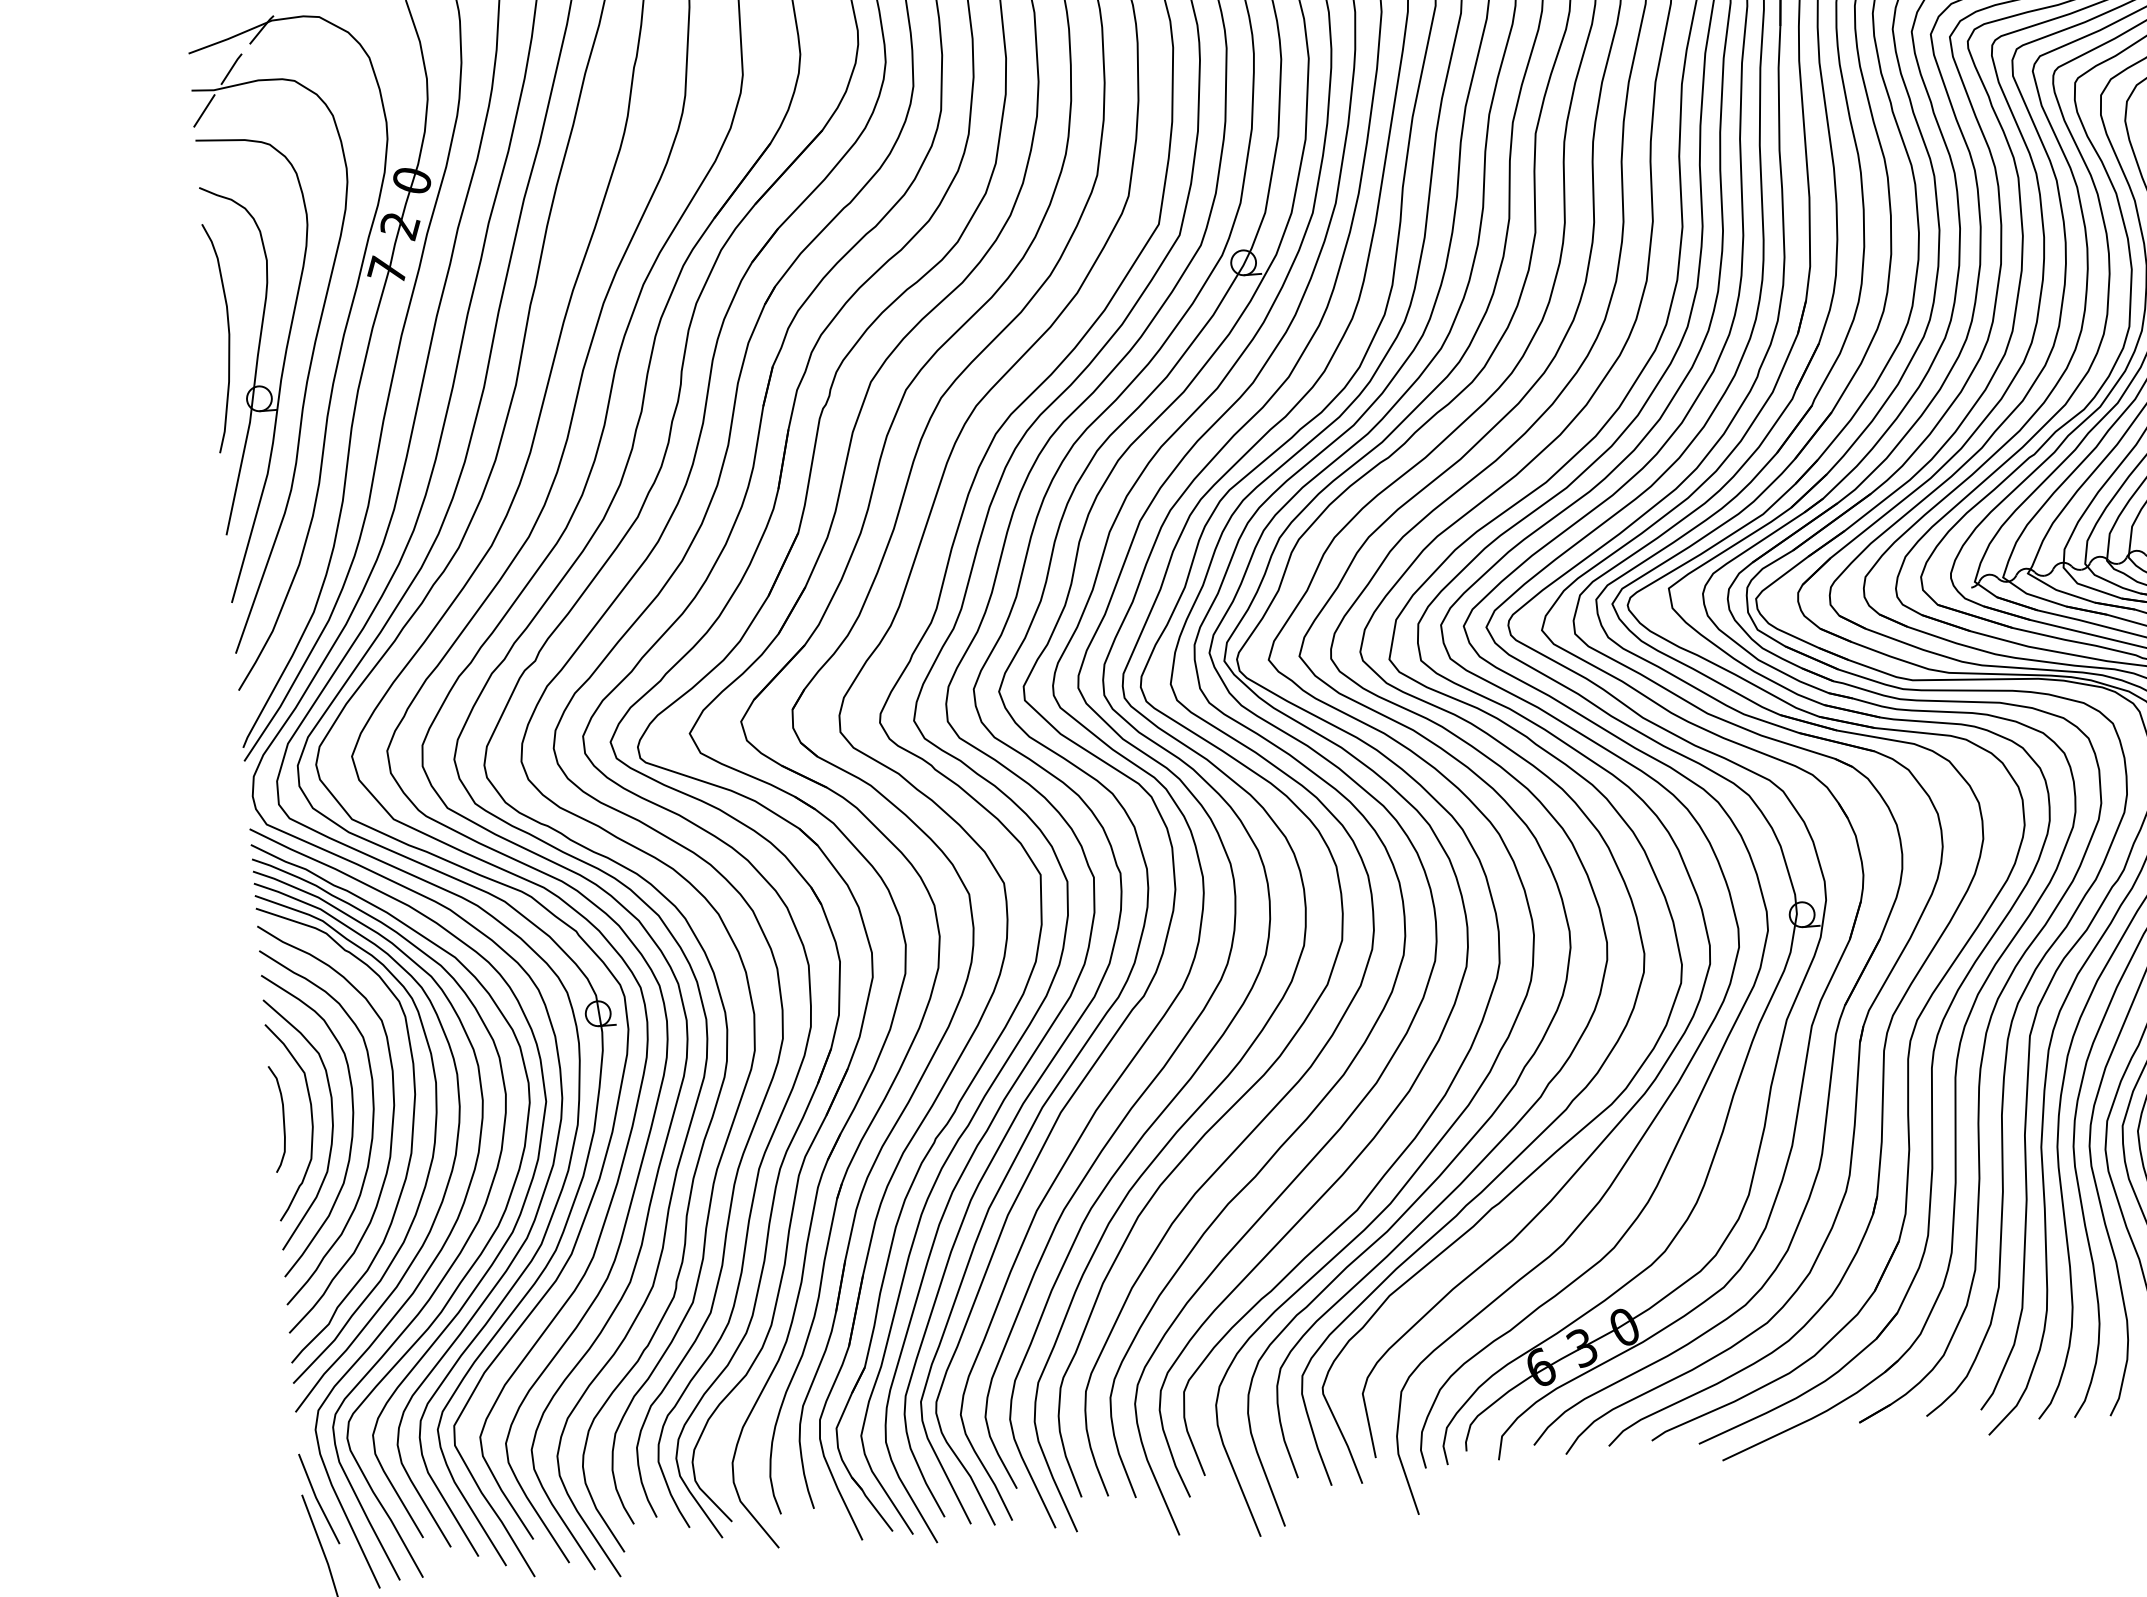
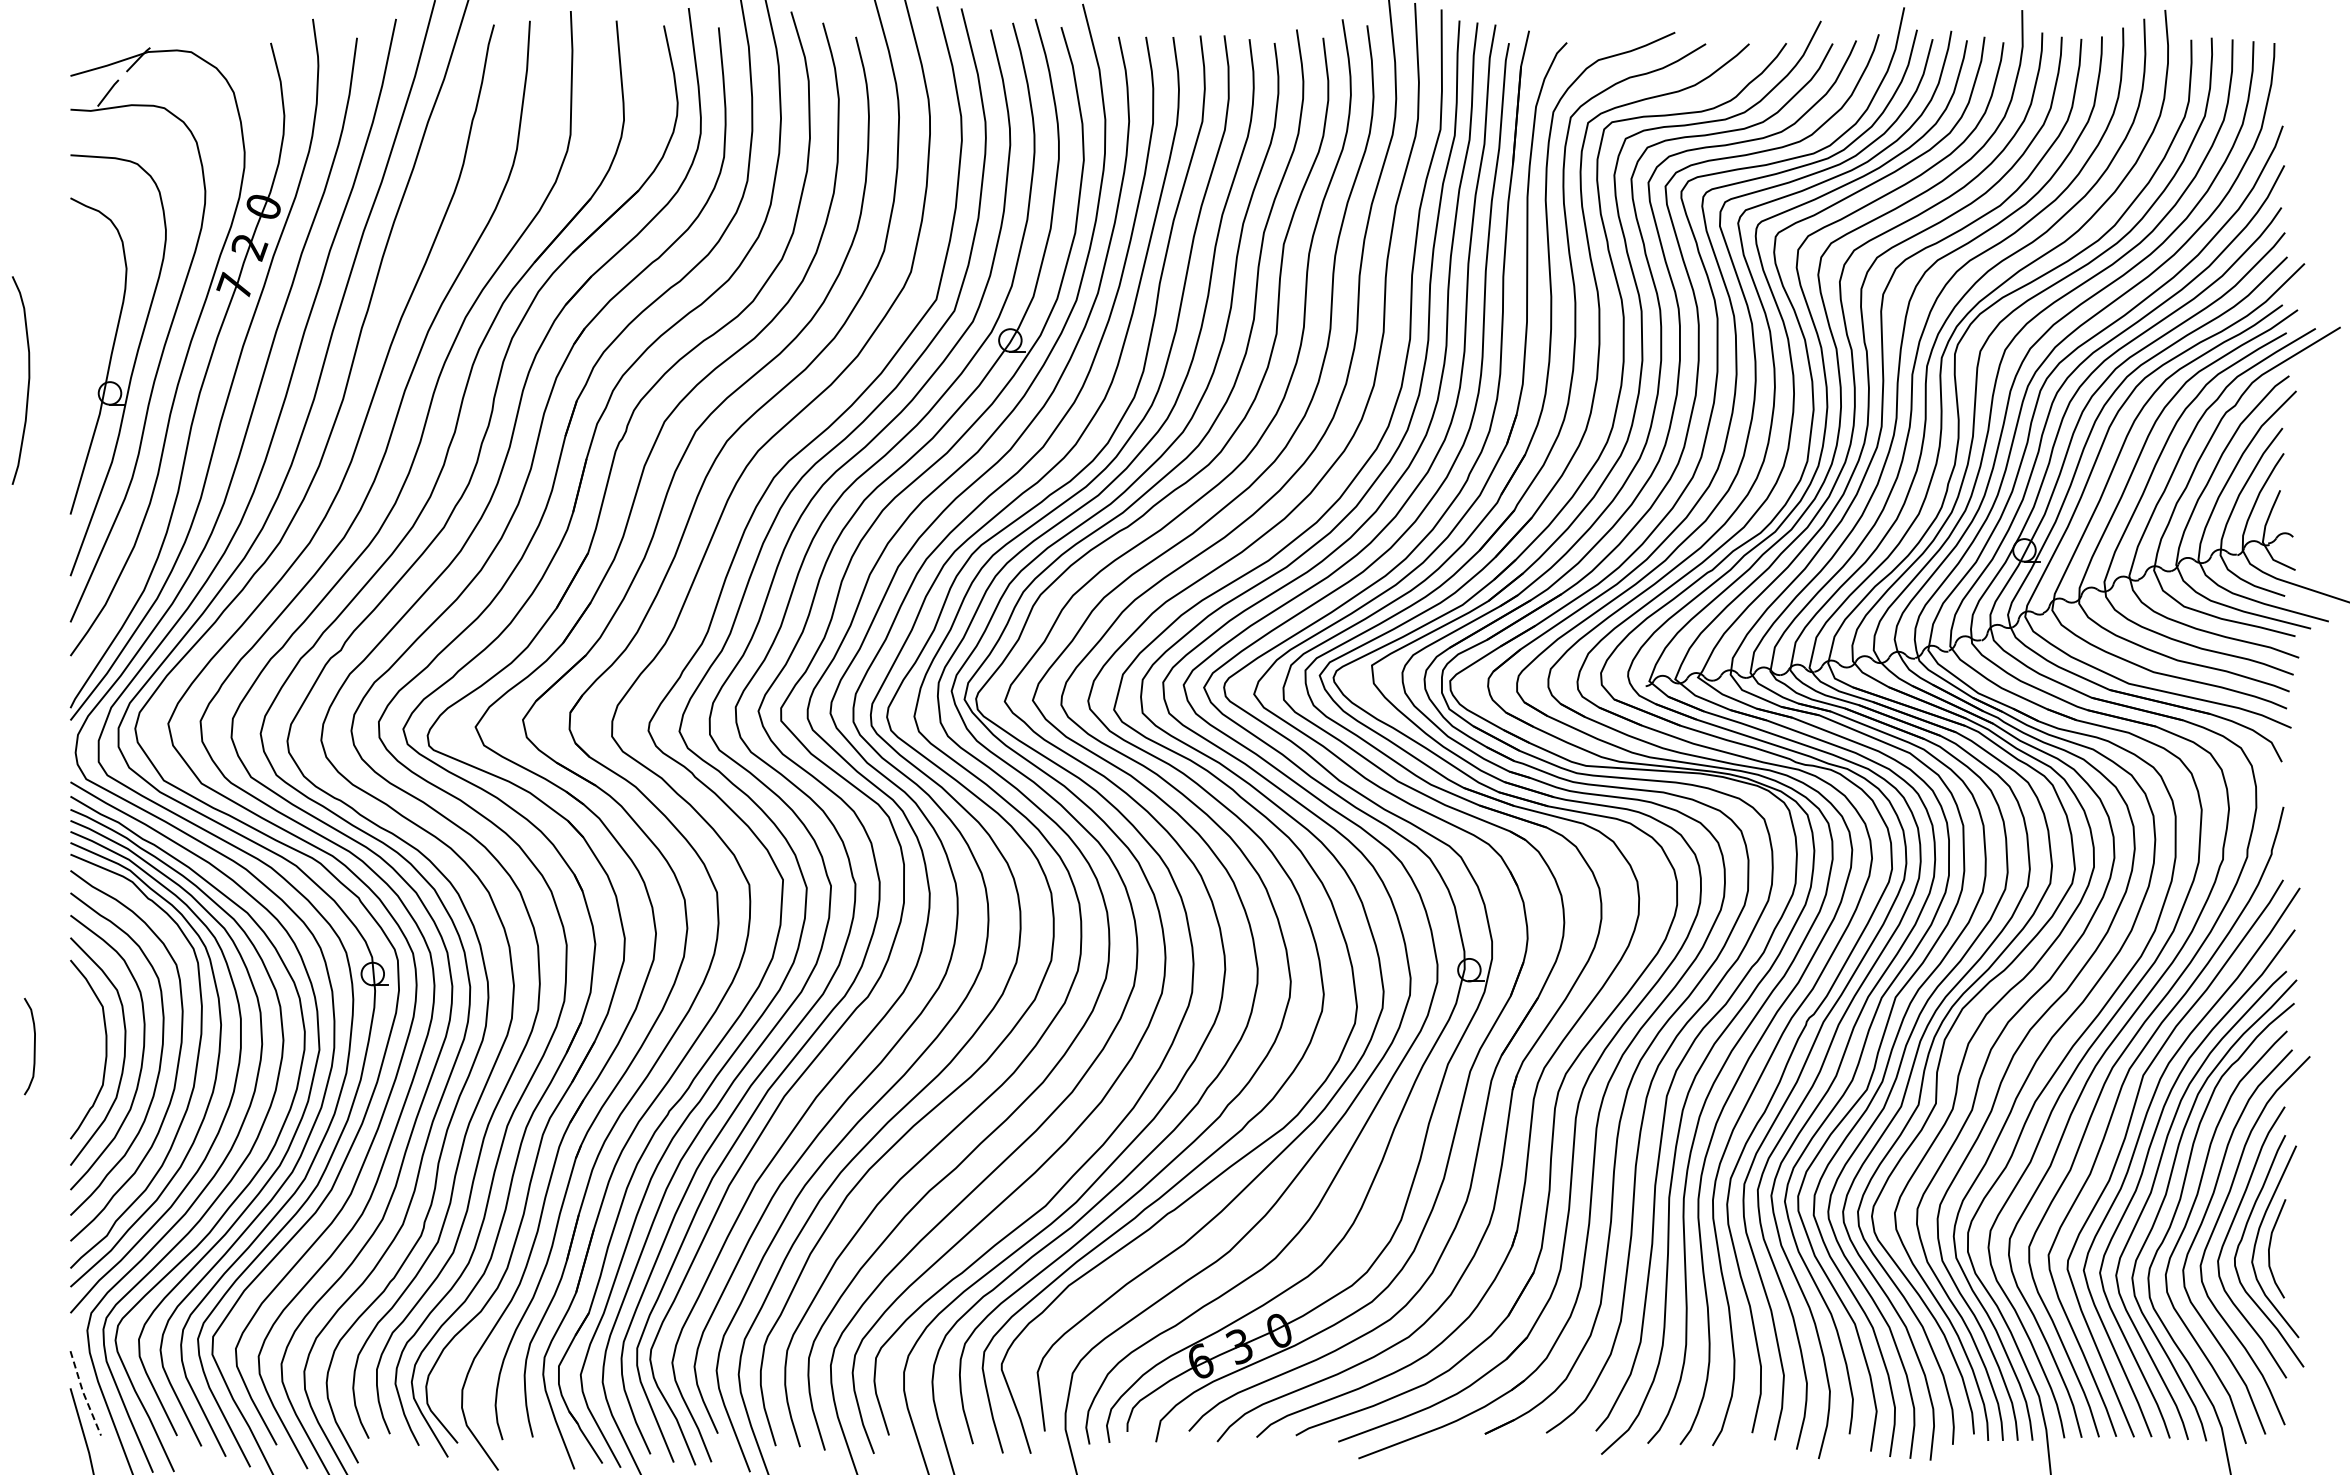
line: (204, 110) -> (80, 128), removed
curve: (228, 337) -> (28, 380), moved
curve: (282, 1118) -> (33, 1046), moved
line: (316, 1499) -> (83, 1393), solid -> dashed

